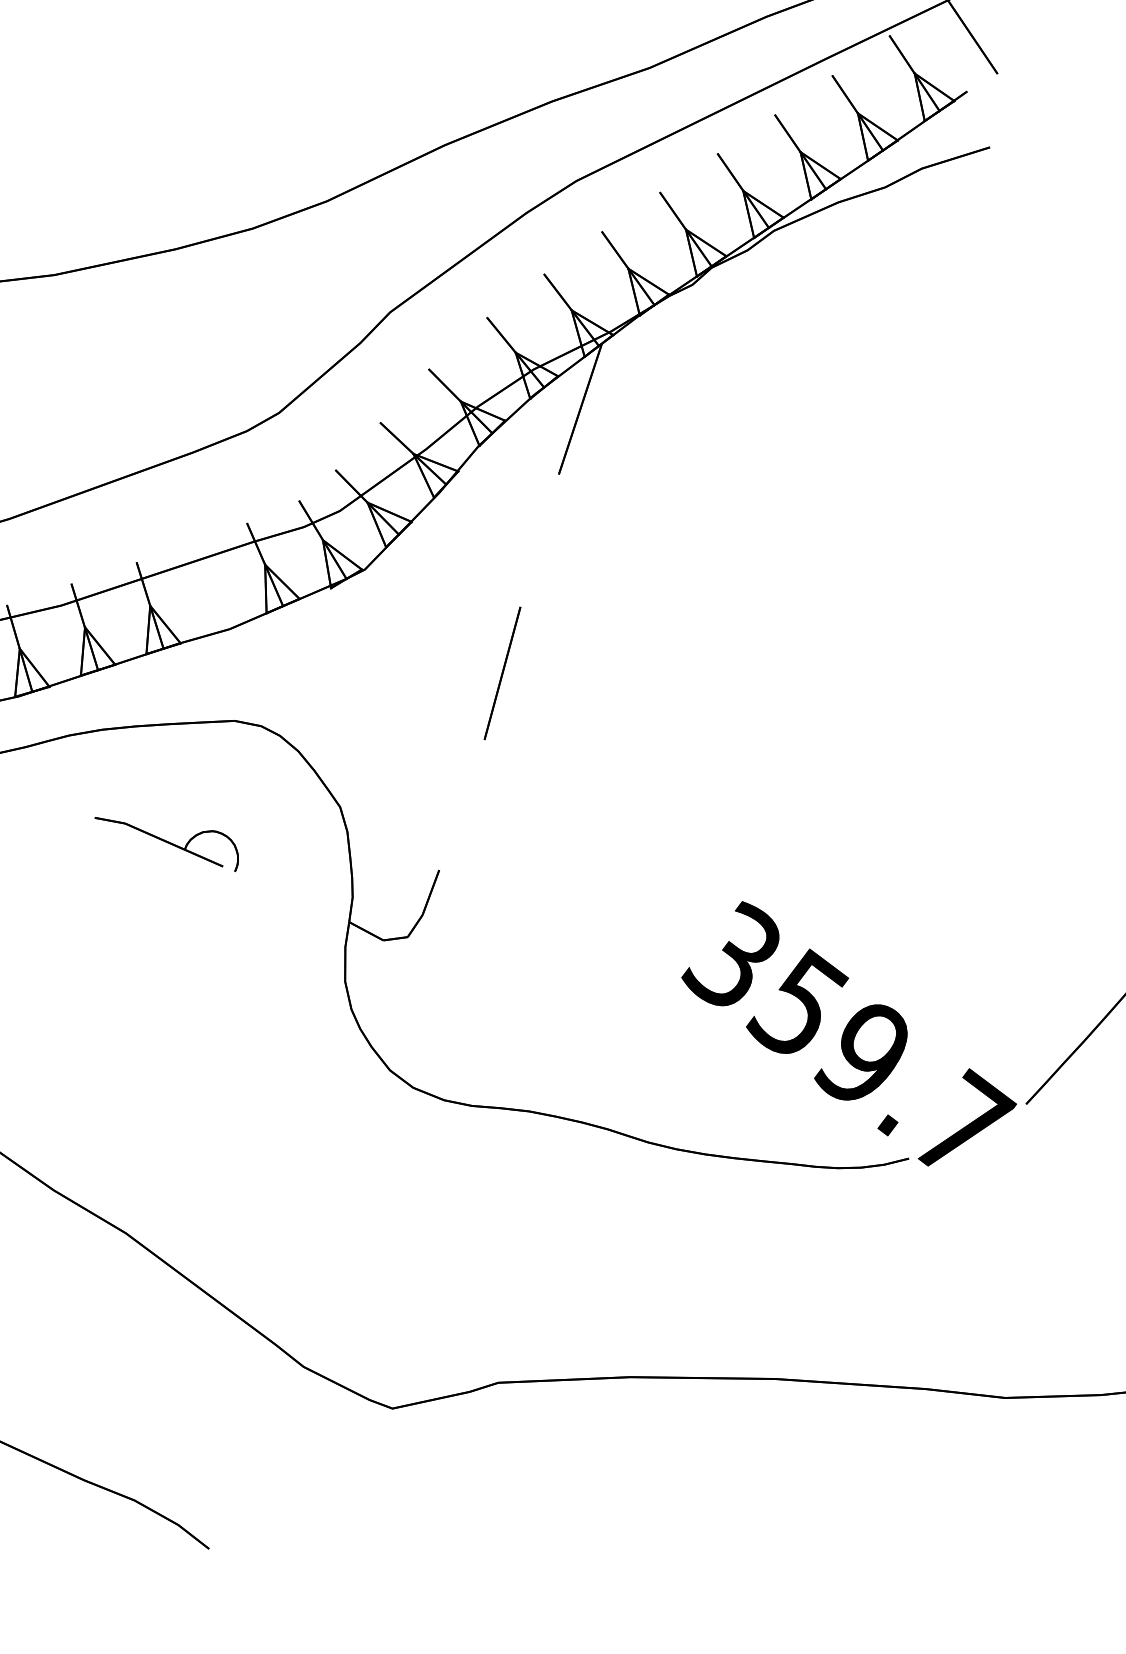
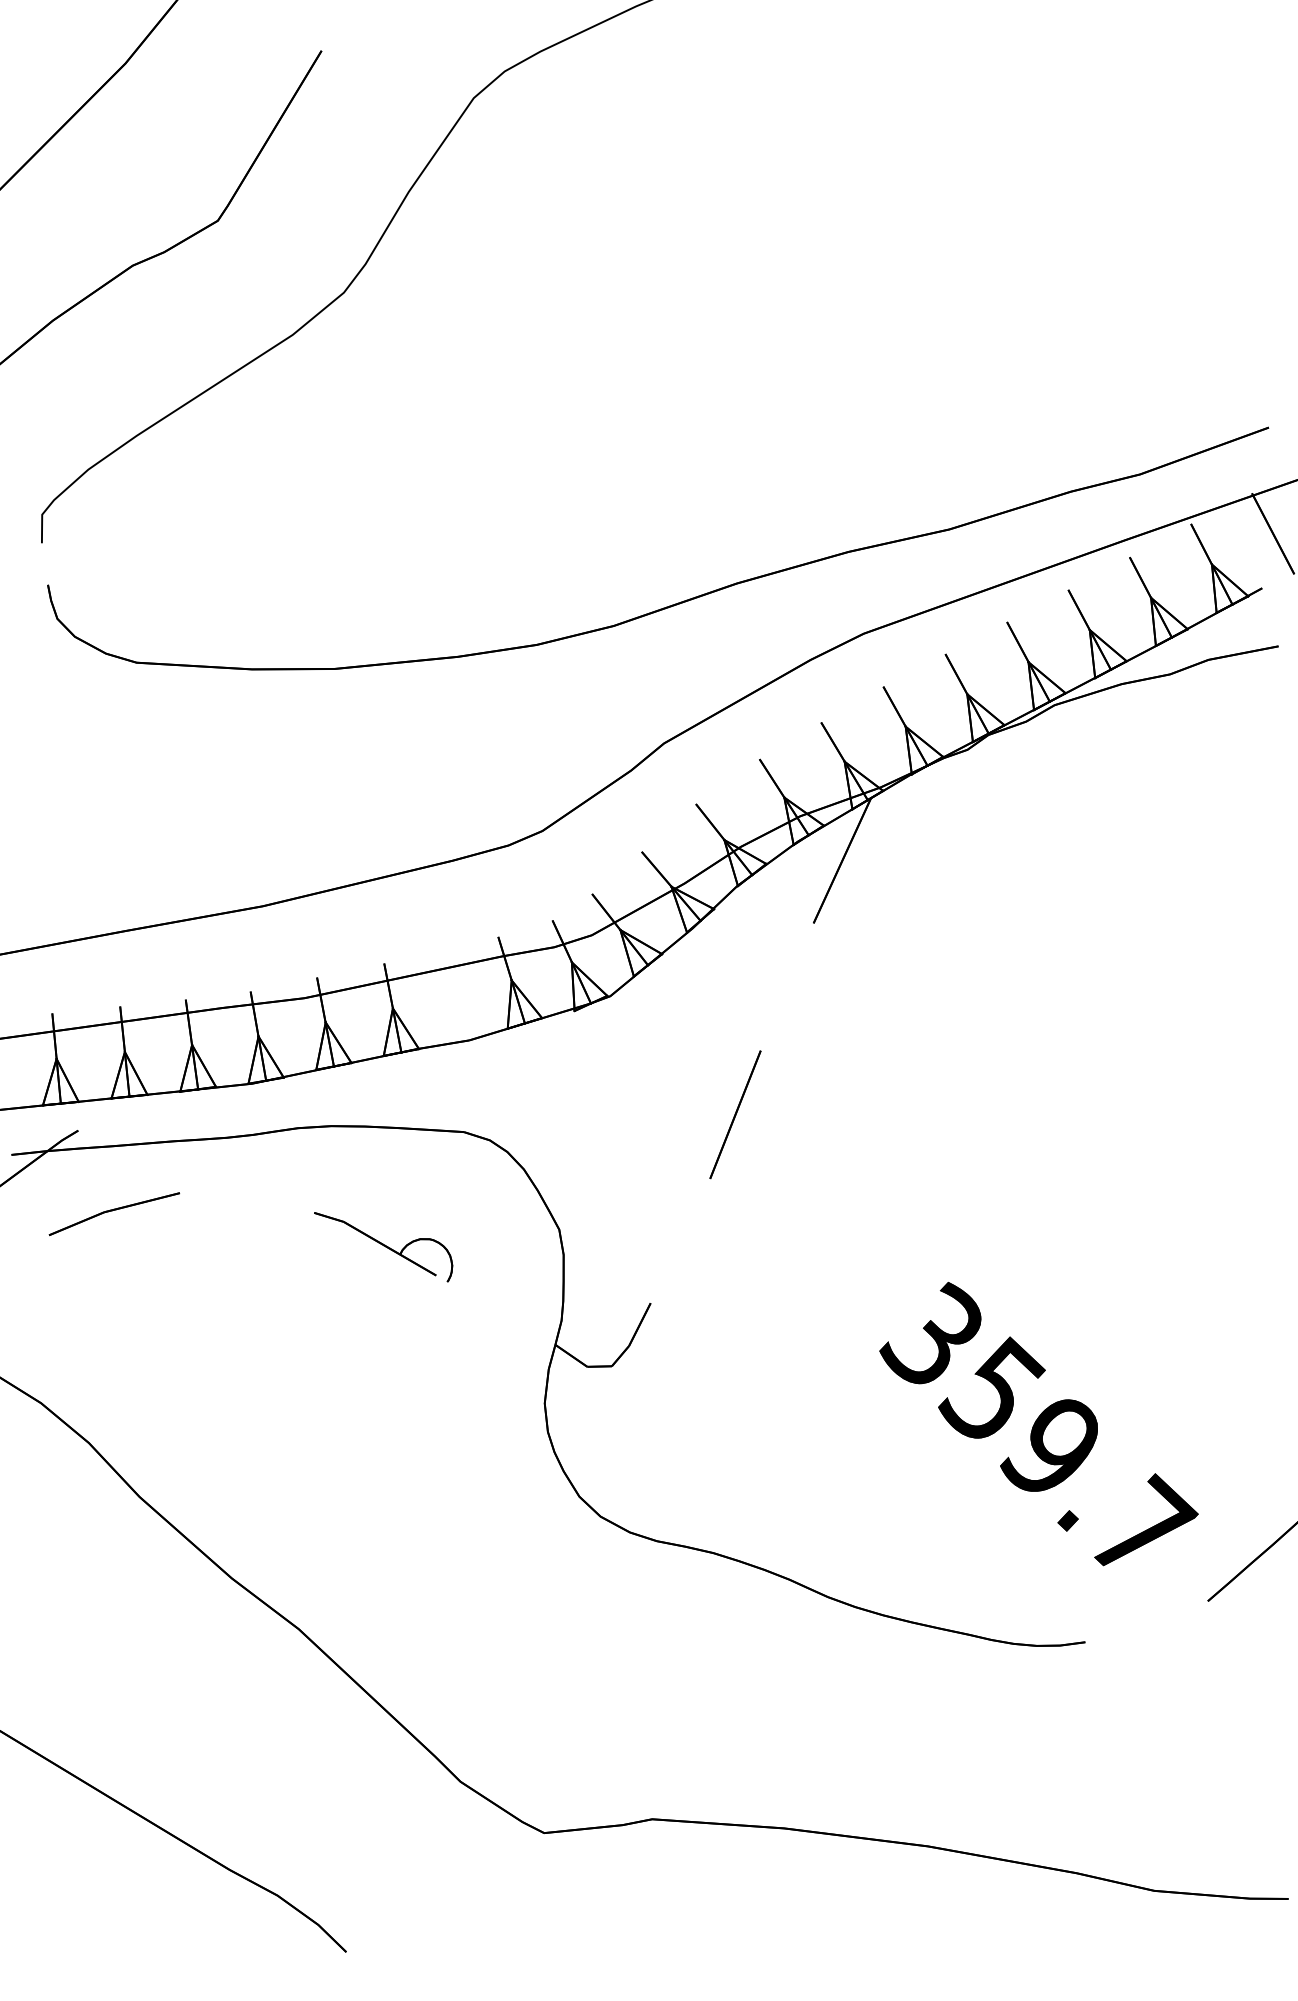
text: (847, 1031) -> (1038, 1423), moved

